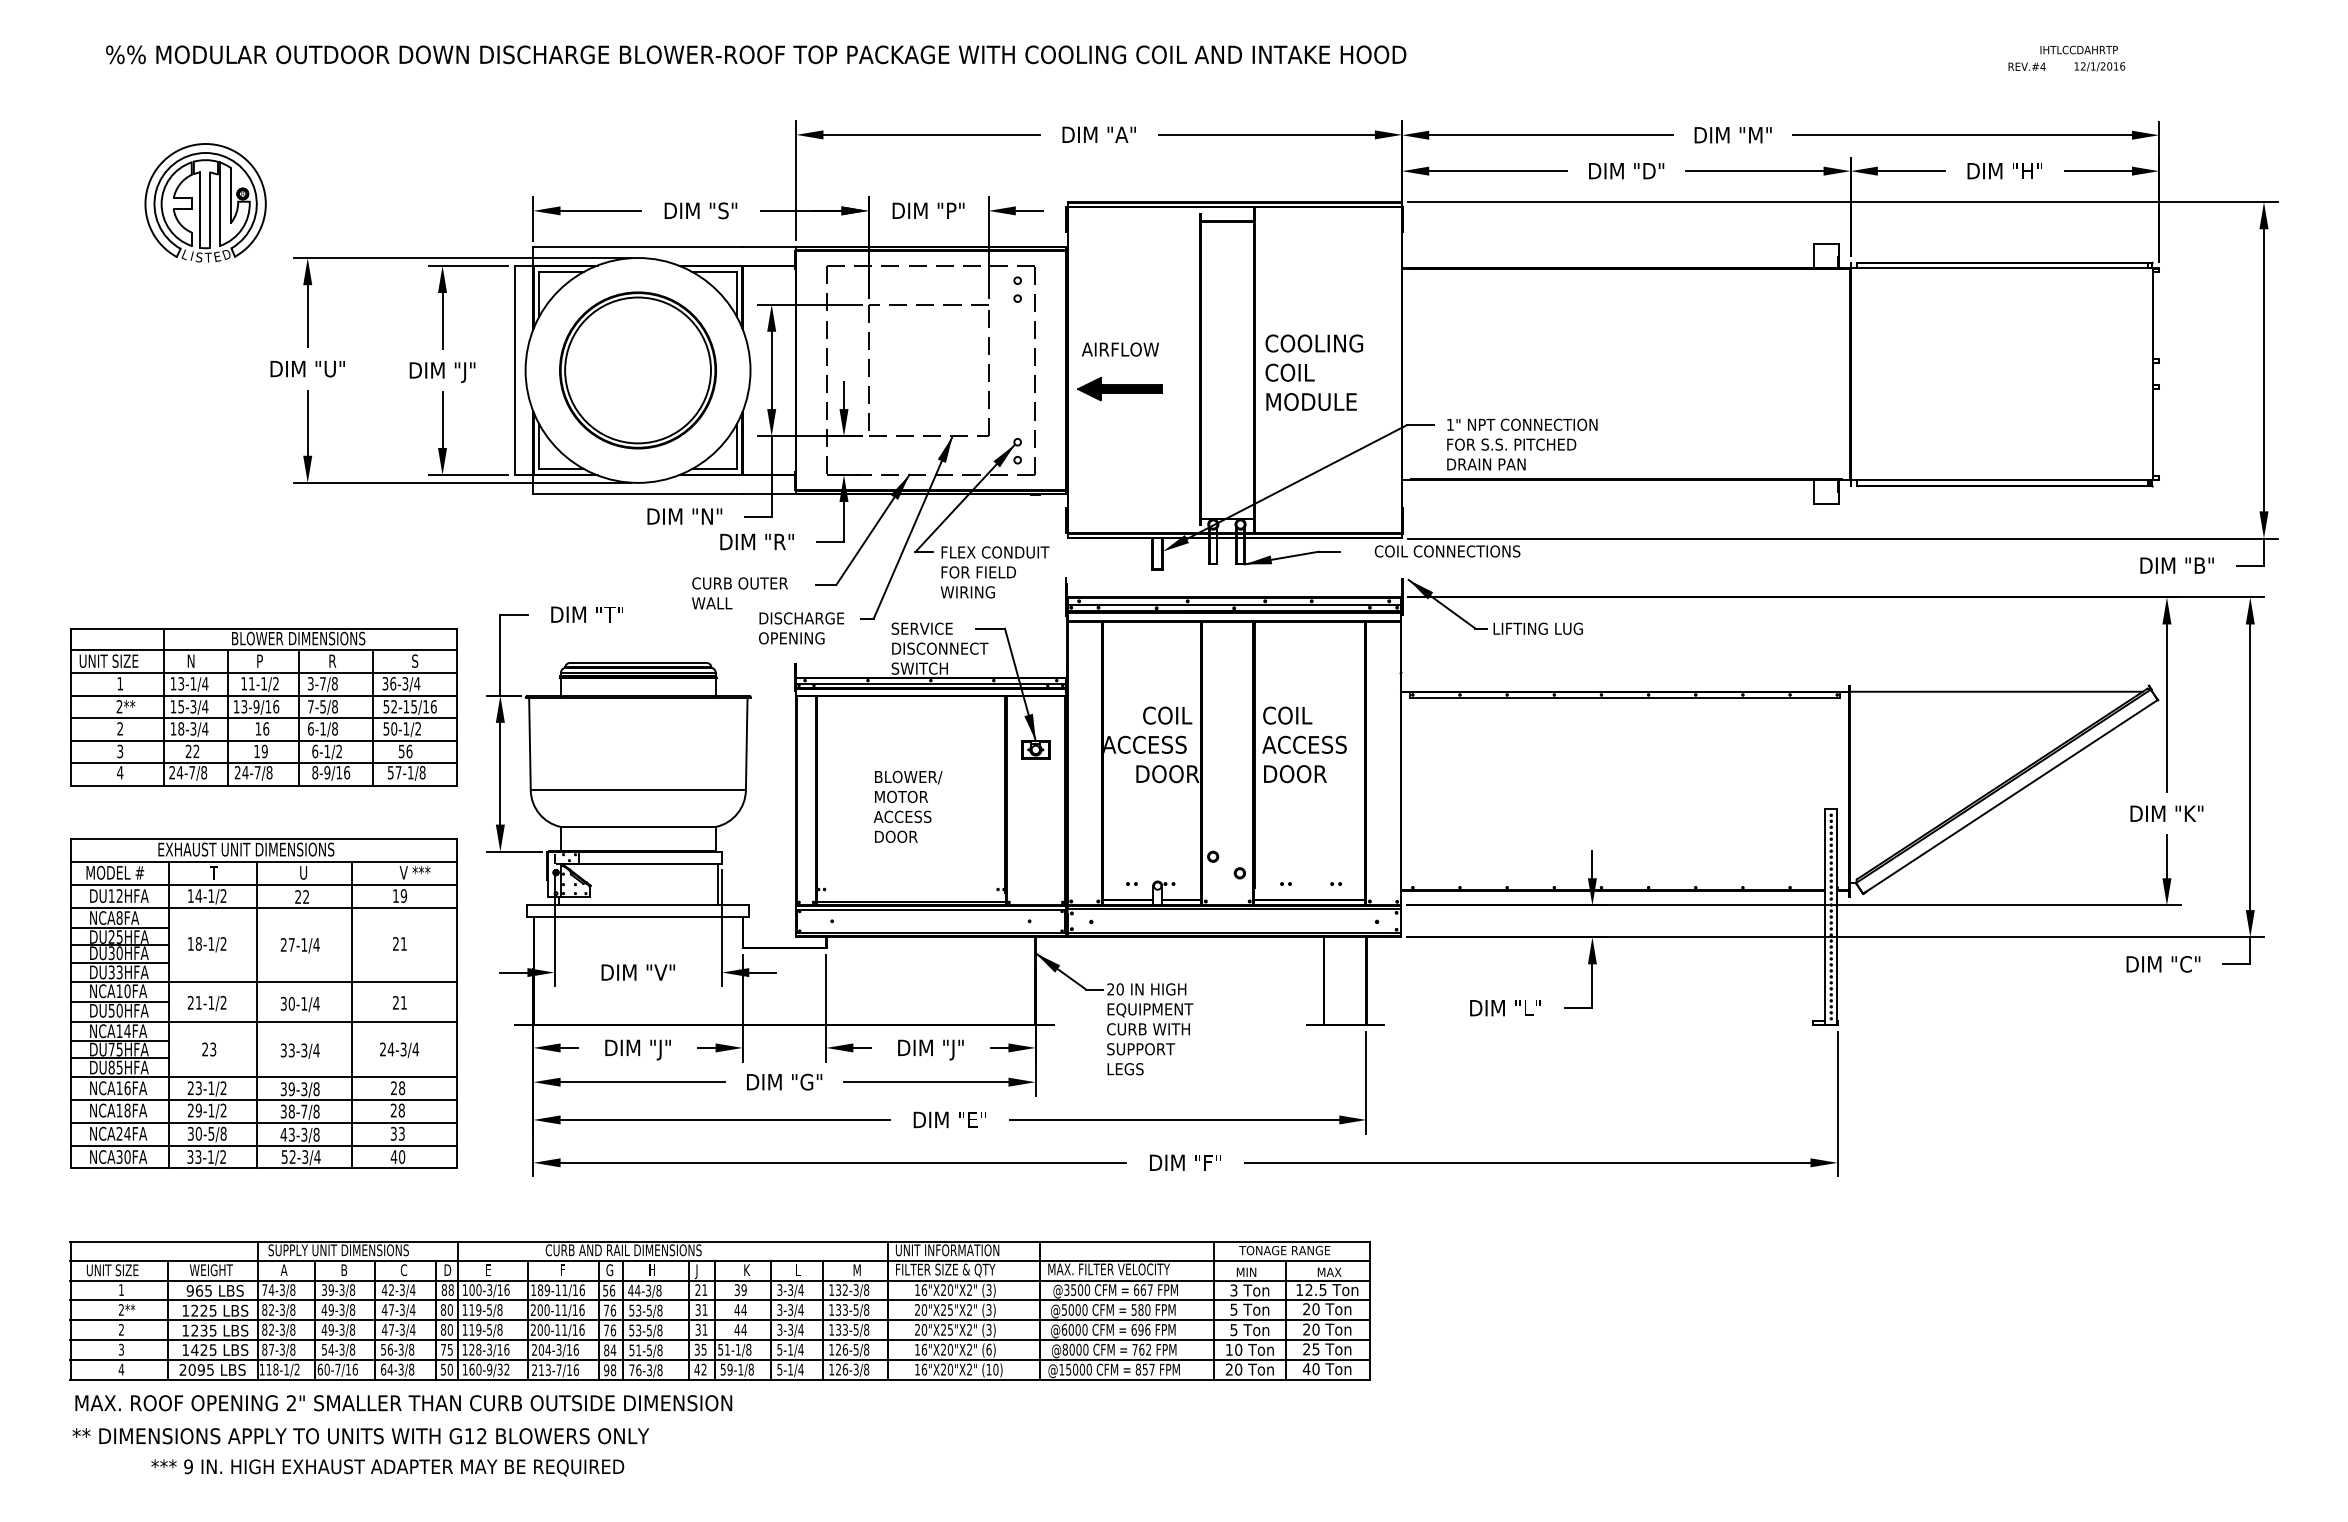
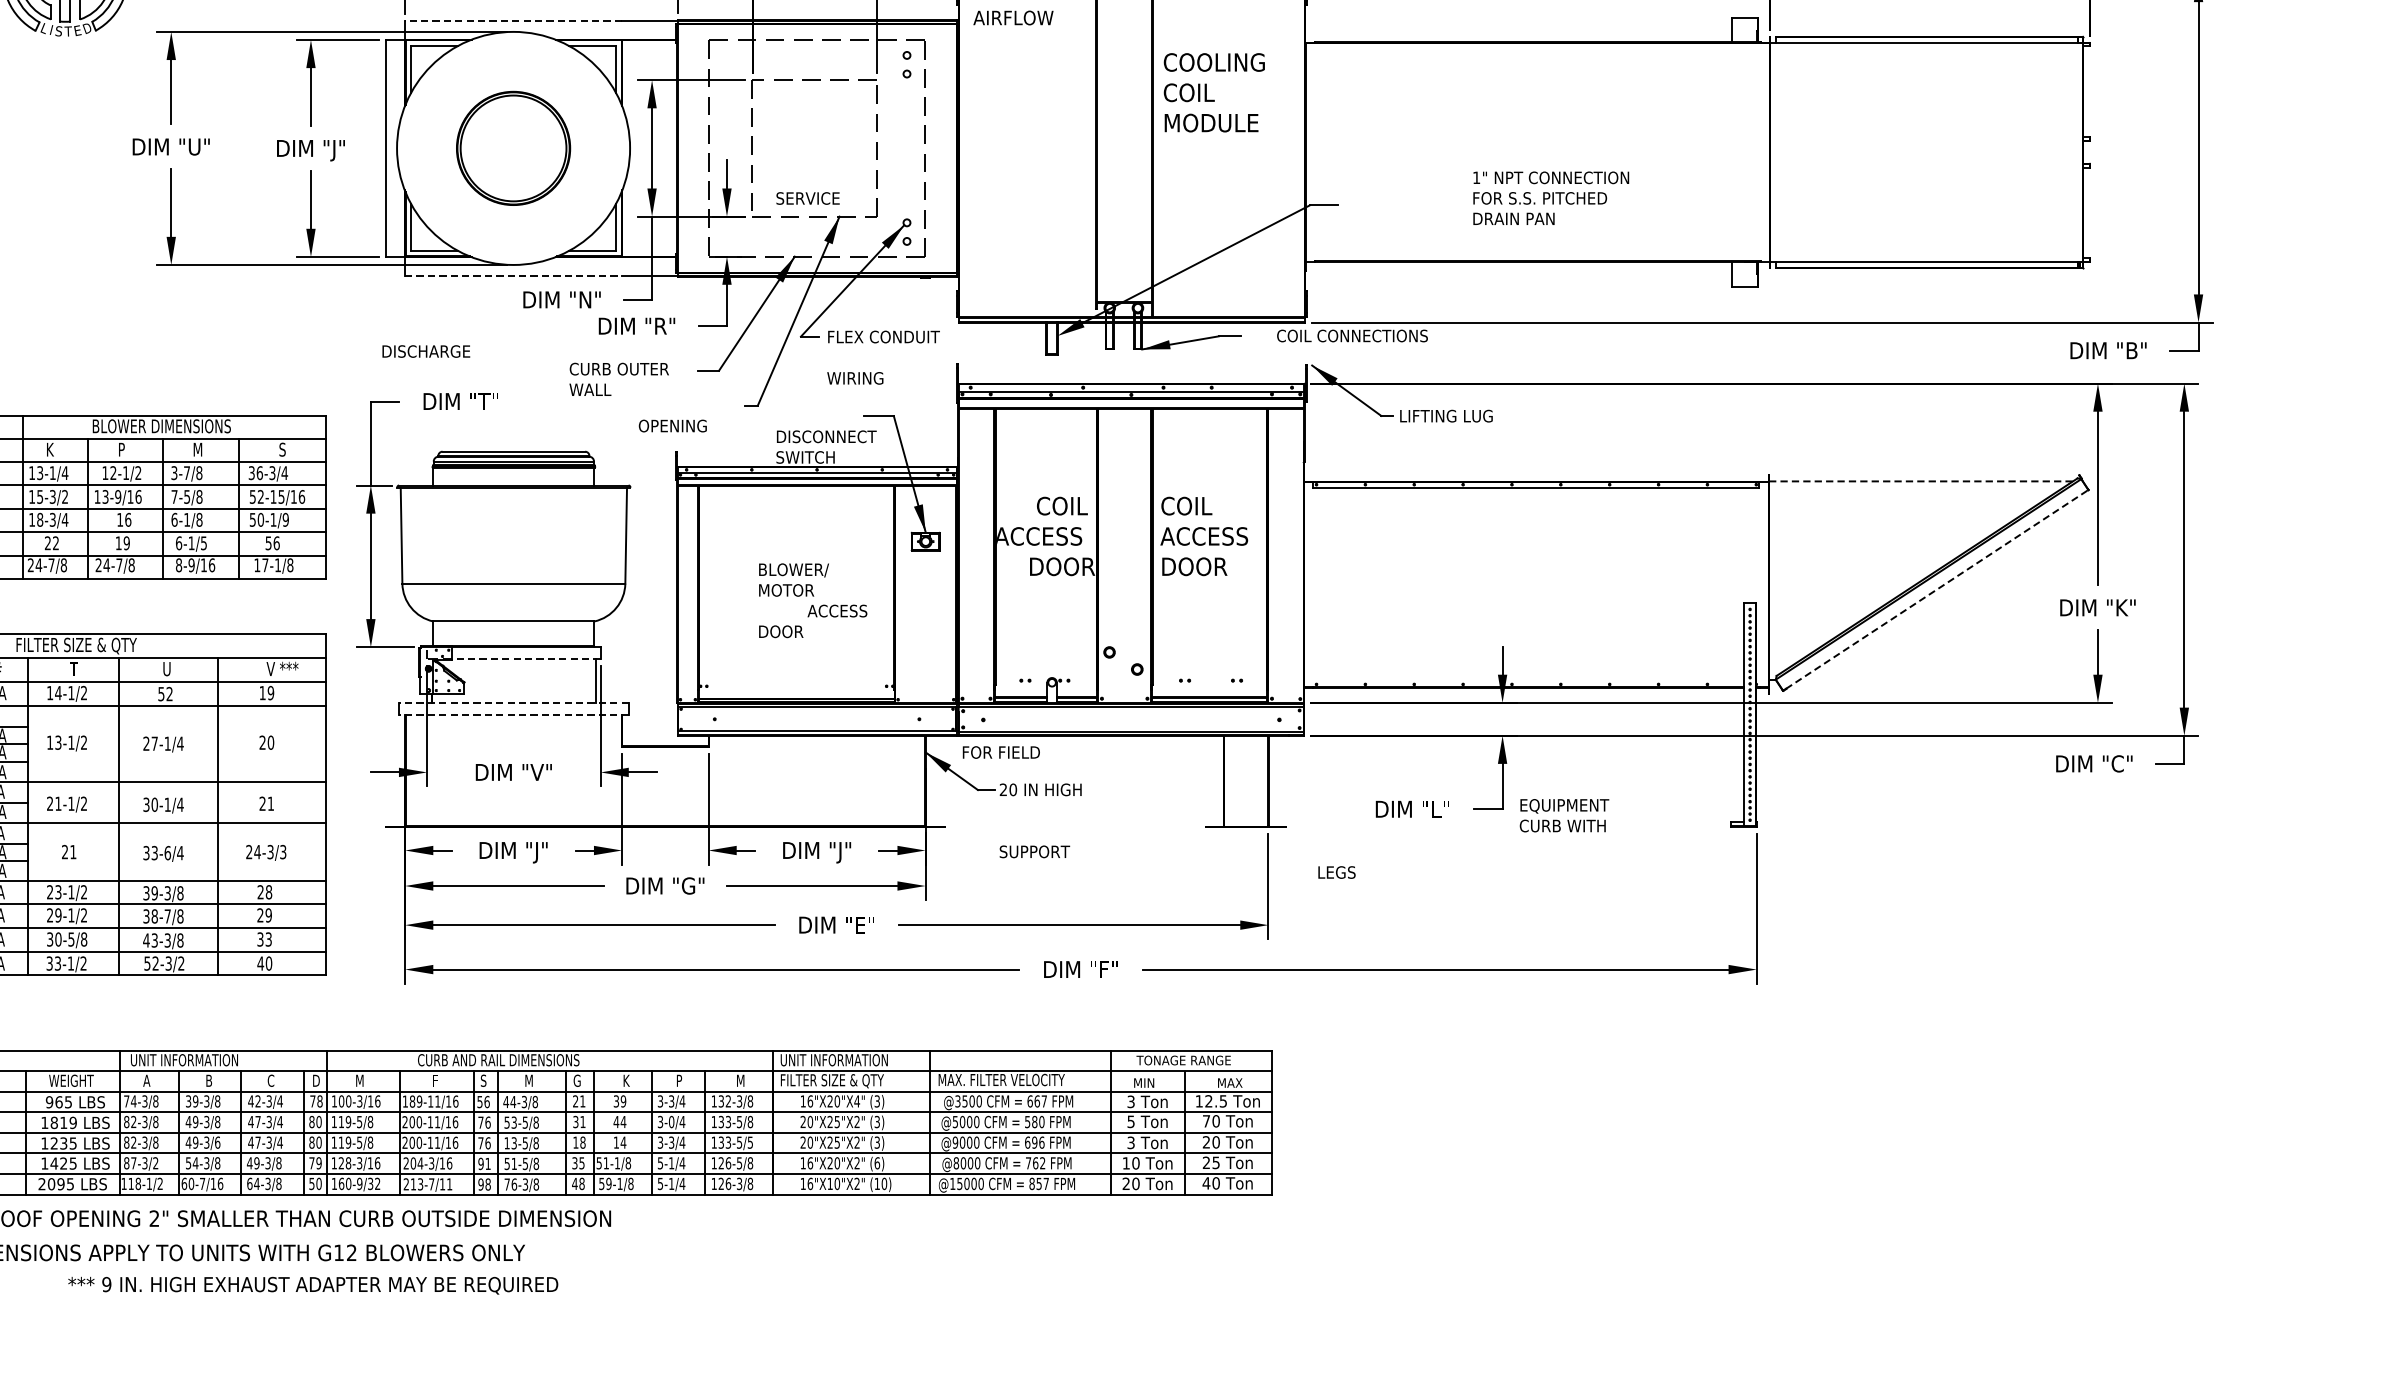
line: (638, 247) -> (514, 21), solid -> dashed
text: (1119, 349) -> (1012, 17), moved
part: (637, 370) -> (513, 148), size x0.7
text: (1313, 372) -> (1213, 92), moved
part: (1119, 389) -> (1012, 168), removed
text: (1522, 444) -> (1551, 198), moved
line: (638, 493) -> (514, 275), solid -> dashed
text: (978, 572) -> (1001, 752), moved
text: (801, 618) -> (425, 351), moved
text: (921, 628) -> (807, 198), moved
text: (191, 660) -> (50, 449), N -> K
text: (333, 660) -> (197, 449), R -> M
text: (251, 683) -> (112, 472), 11-1/2 -> 12-1/2
line: (1996, 691) -> (1921, 481), solid -> dashed
text: (205, 706) -> (65, 496), 15-3/4 -> 15-3/2
text: (418, 728) -> (286, 519), 50-1/2 -> 50-1/9
text: (339, 751) -> (204, 543), 6-1/2 -> 6-1/5
text: (390, 772) -> (257, 565), 57-1/8 -> 17-1/8
line: (2011, 795) -> (1936, 588), solid -> dashed
text: (902, 816) -> (837, 610), moved
text: (246, 850) -> (107, 645), EXHAUST UNIT DIMENSIONS -> FILTER SIZE & QTY
line: (650, 863) -> (526, 659), solid -> dashed
text: (298, 896) -> (161, 693), 22 -> 52
line: (638, 905) -> (514, 702), solid -> dashed
line: (638, 917) -> (514, 715), solid -> dashed
text: (198, 943) -> (58, 742), 18-1/2 -> 13-1/2
text: (403, 943) -> (270, 742), 21 -> 20
text: (1150, 1019) -> (1564, 815), moved
text: (213, 1049) -> (73, 852), 23 -> 21
text: (415, 1049) -> (282, 852), 24-3/4 -> 24-3/3
text: (304, 1050) -> (167, 853), 33-3/4 -> 33-6/4
text: (1125, 1069) -> (1336, 872), moved
text: (401, 1110) -> (268, 915), 28 -> 29
text: (317, 1156) -> (181, 963), 52-3/4 -> 52-3/2
text: (338, 1250) -> (203, 1060), SUPPLY UNIT DIMENSIONS -> UNIT INFORMATION
text: (489, 1269) -> (359, 1080), E -> M
text: (652, 1269) -> (528, 1080), H -> M
text: (797, 1269) -> (678, 1080), L -> P
text: (609, 1270) -> (483, 1081), G -> S
text: (698, 1271) -> (576, 1082), J -> G
text: (969, 1289) -> (857, 1100), 16"X20"X2" -> 16"X20"X4"
text: (444, 1290) -> (312, 1101), 88 -> 78
text: (790, 1309) -> (671, 1121), 3-3/4 -> 3-0/4
text: (1306, 1309) -> (1206, 1121), 20 -> 70
text: (203, 1310) -> (63, 1122), 1225 -> 1819
text: (352, 1329) -> (217, 1142), 49-3/8 -> 49-3/6
text: (701, 1329) -> (579, 1142), 31 -> 18
text: (737, 1329) -> (616, 1142), 44 -> 14
text: (866, 1329) -> (750, 1142), 133-5/8 -> 133-5/5
text: (1064, 1329) -> (955, 1142), @6000 -> @9000
text: (1233, 1329) -> (1130, 1142), 5 -> 3
text: (631, 1330) -> (506, 1143), 53-5/8 -> 13-5/8
text: (292, 1349) -> (155, 1163), 87-3/8 -> 87-3/2
text: (386, 1349) -> (252, 1163), 56-3/8 -> 49-3/8
text: (449, 1349) -> (318, 1163), 75 -> 79
text: (610, 1350) -> (485, 1164), 84 -> 91
text: (703, 1369) -> (581, 1183), 42 -> 48
text: (943, 1369) -> (830, 1183), 16"X20"X2" -> 16"X10"X2"
text: (576, 1370) -> (449, 1184), 213-7/16 -> 213-7/11
text: (387, 1467) -> (312, 1285), moved

